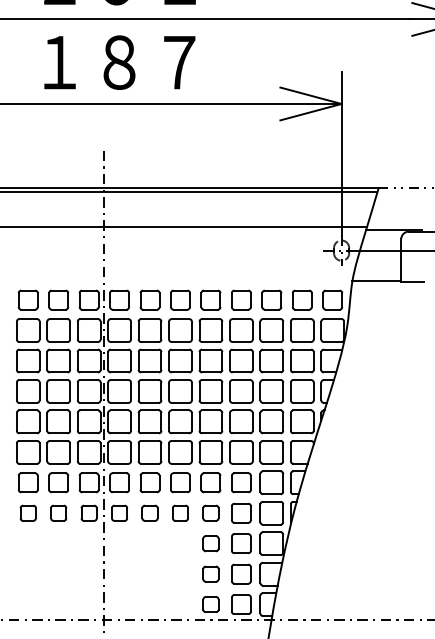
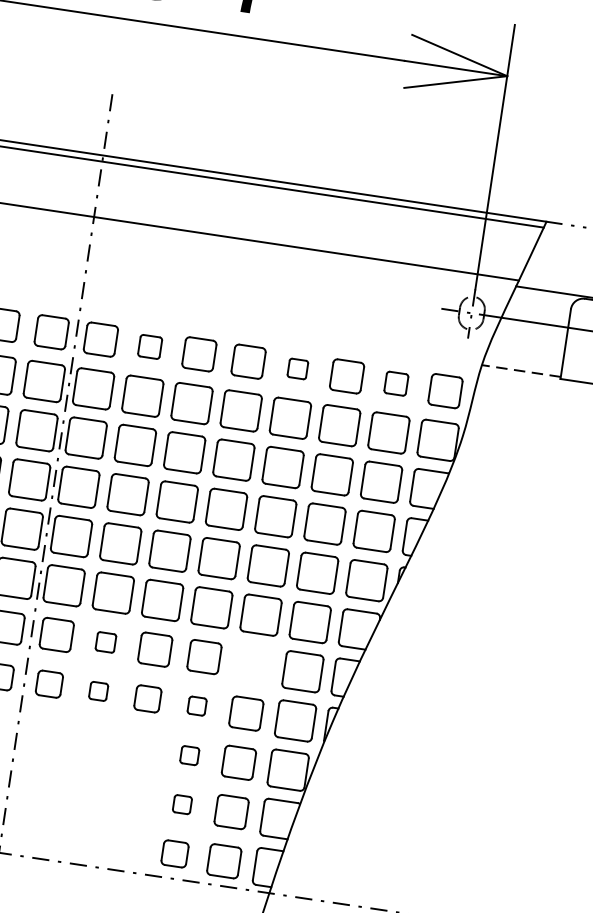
line: (376, 281) -> (520, 371), solid -> dashed
part: (149, 299) -> (149, 345), size x0.7
part: (241, 299) -> (298, 368), size x0.6
part: (302, 299) -> (396, 382), size x0.7
part: (149, 482) -> (105, 641), size x0.6
part: (241, 482) -> (253, 663), removed
part: (149, 512) -> (97, 690), size x0.7
part: (210, 512) -> (196, 704), size x0.7
part: (210, 543) -> (189, 755), size x0.7
part: (210, 573) -> (181, 803), size x0.7

